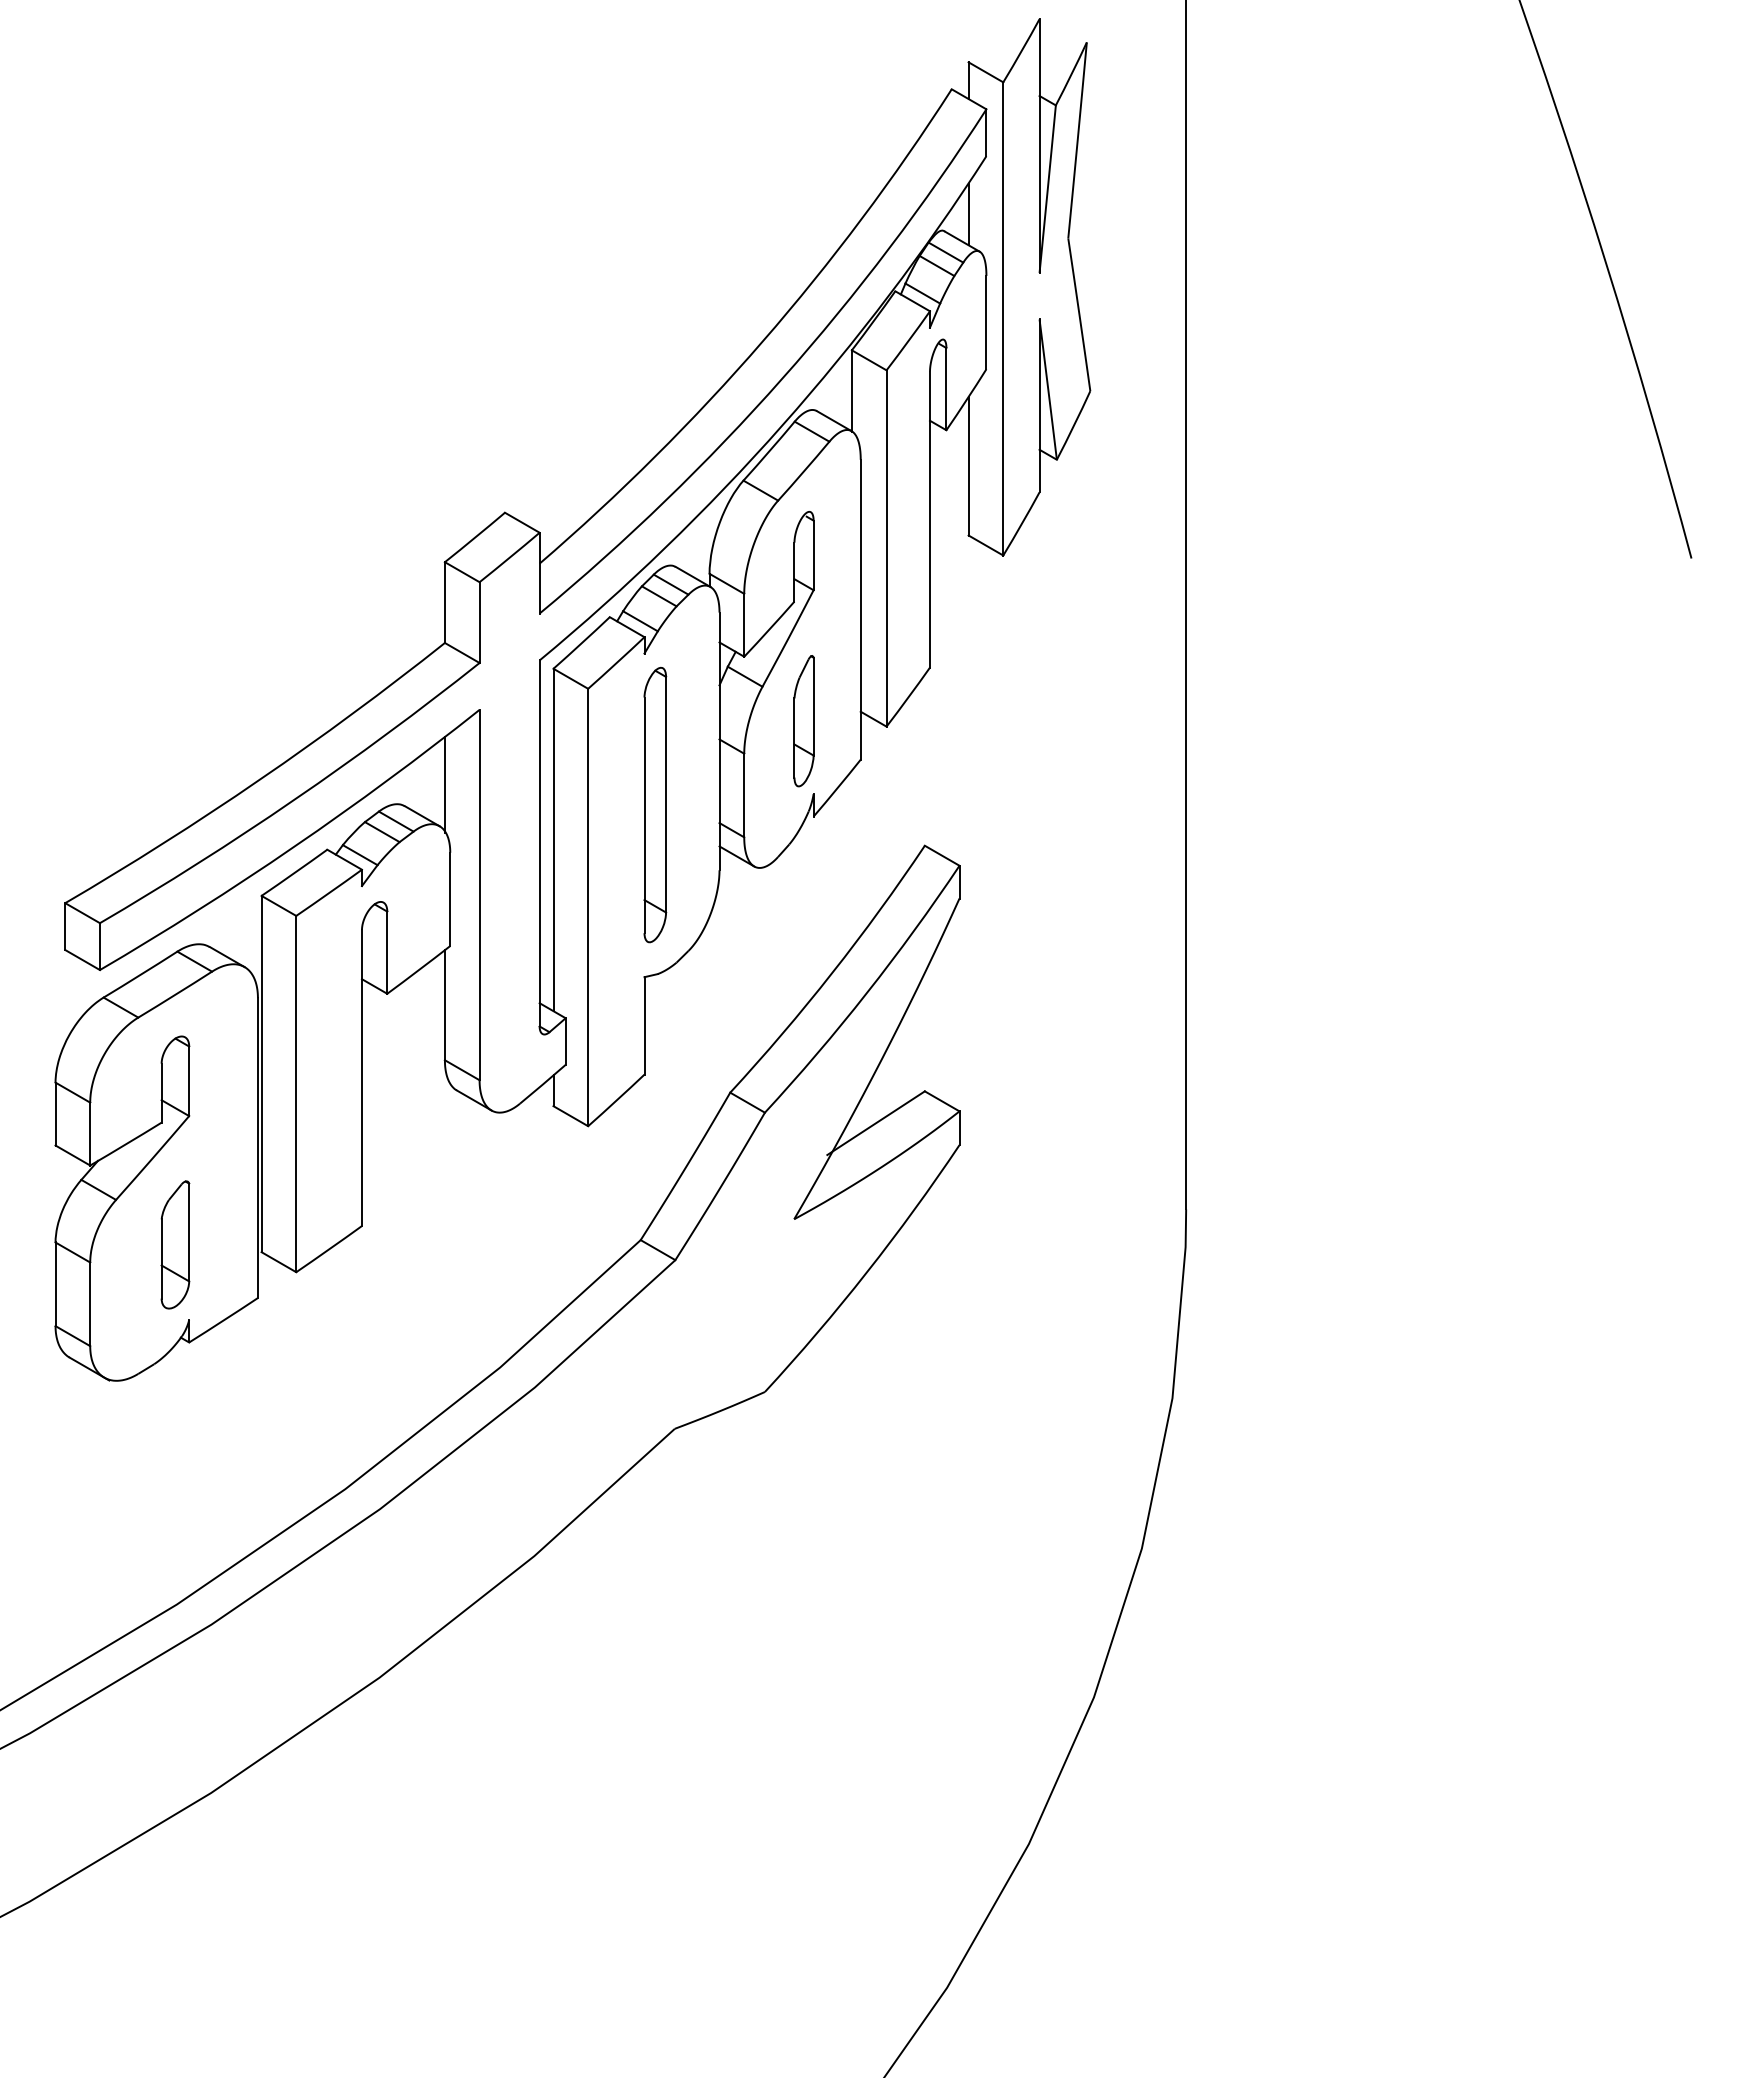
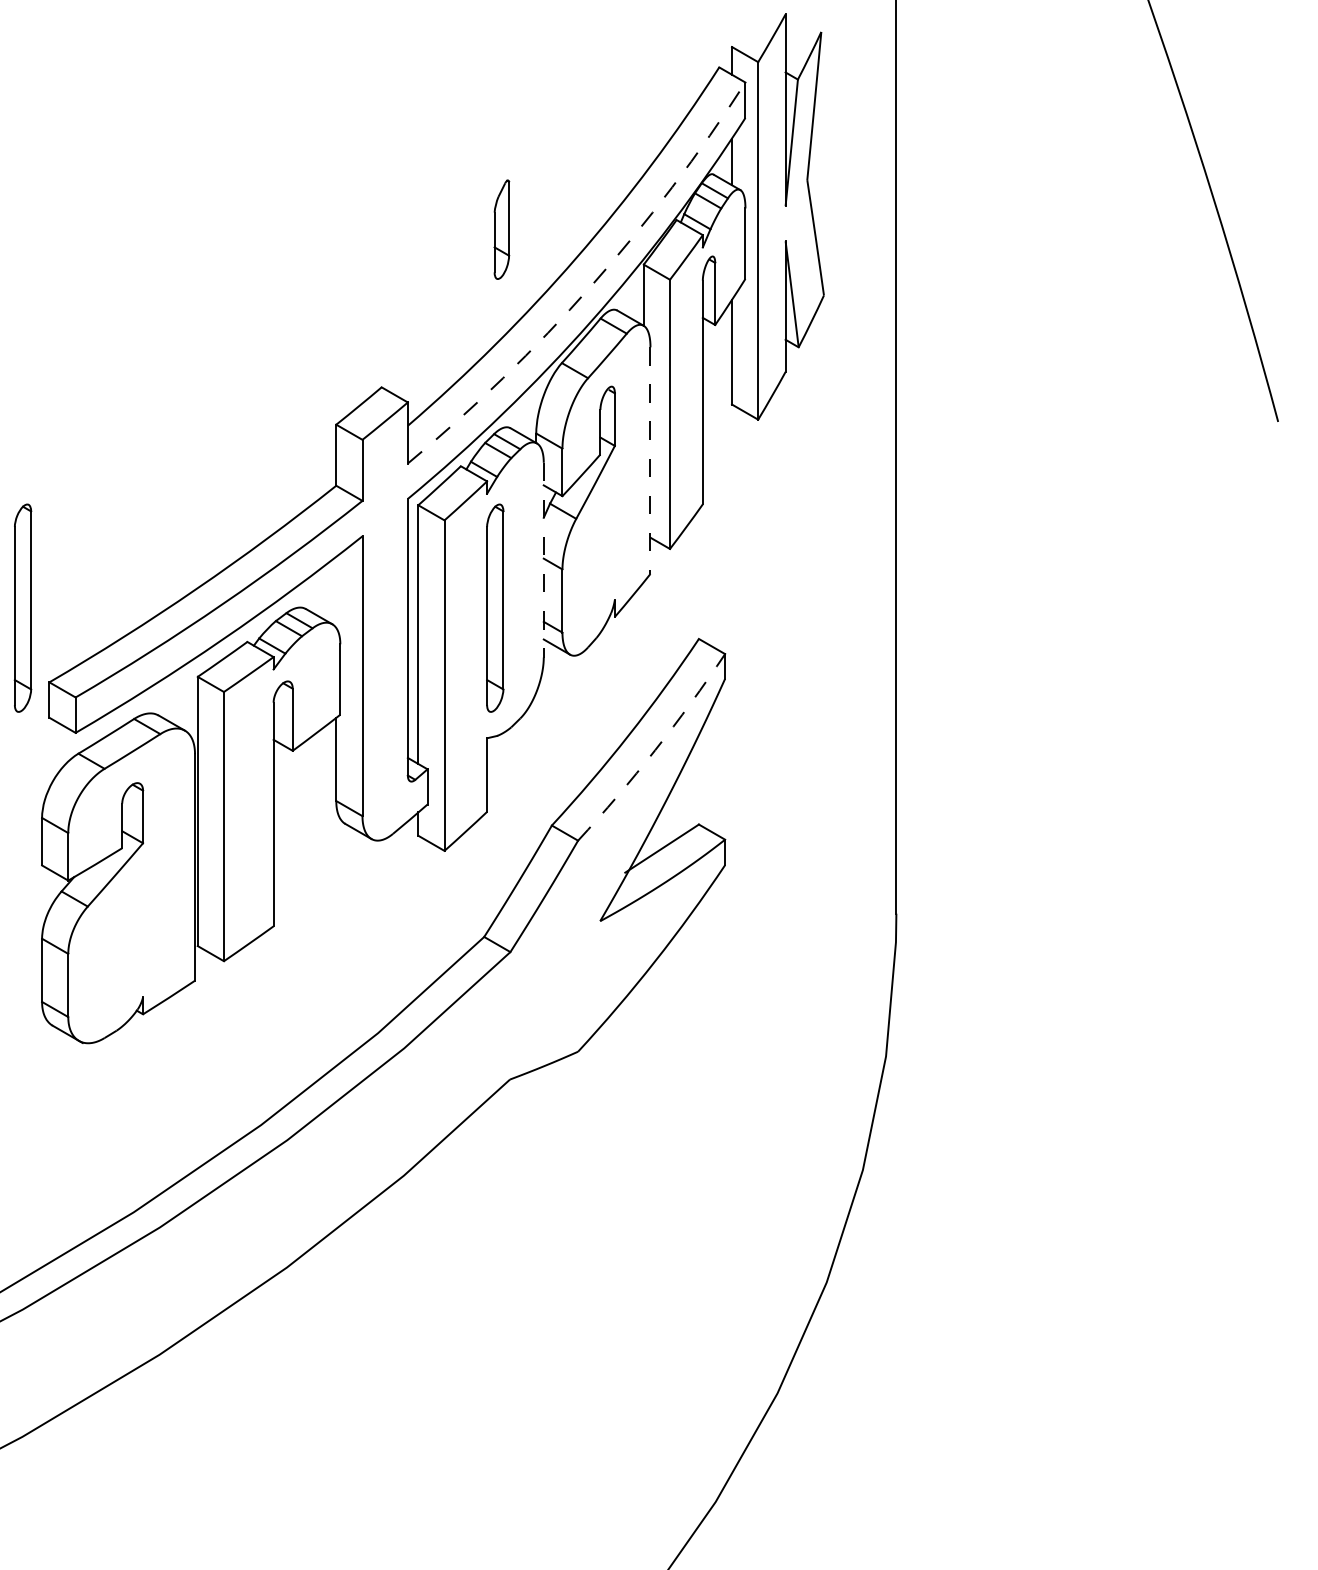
arc: (782, 378) -> (591, 285), solid -> dashed
line: (860, 609) -> (650, 460), solid -> dashed
part: (803, 721) -> (501, 230), moved
line: (719, 741) -> (543, 560), solid -> dashed
line: (444, 784) -> (335, 592), removed
part: (30, 804) -> (23, 607), added
arc: (867, 992) -> (655, 749), solid -> dashed
part: (175, 1244) -> (132, 940), removed

